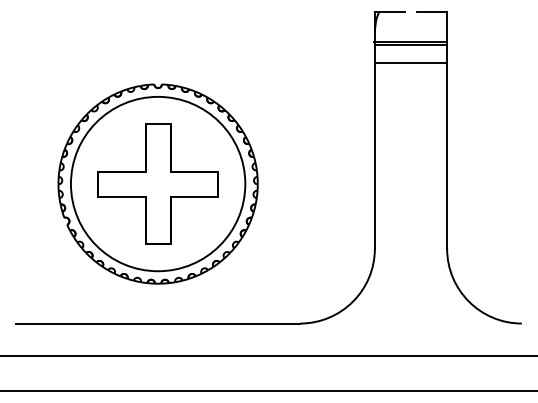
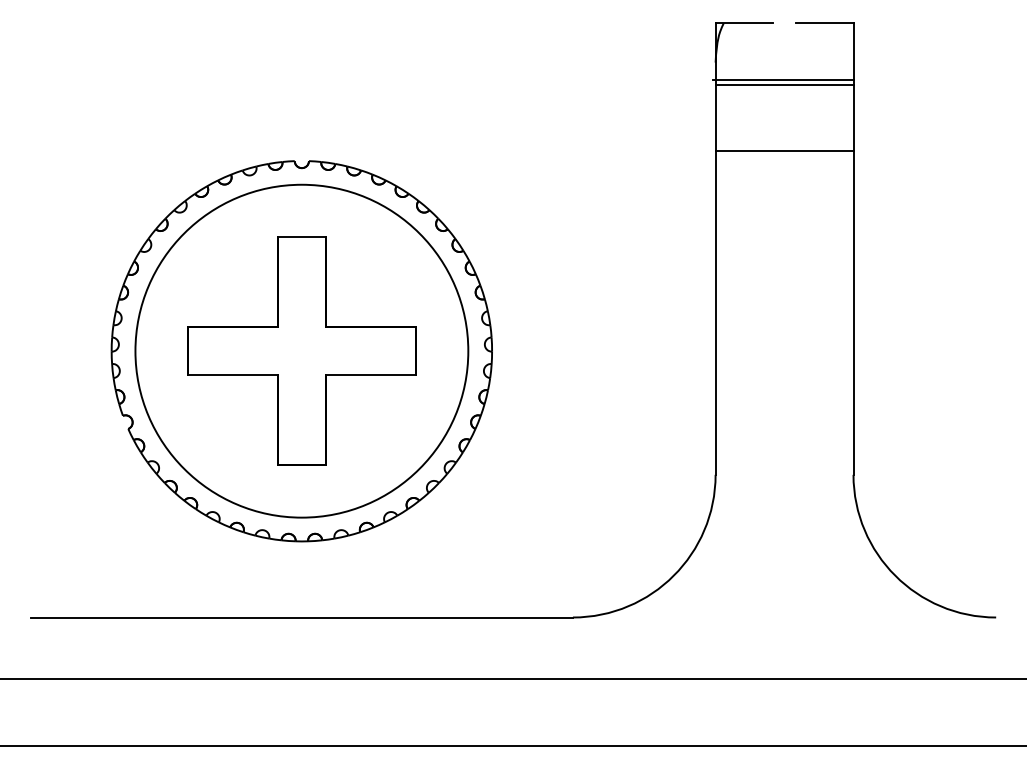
line: (410, 63) -> (783, 151), moved

